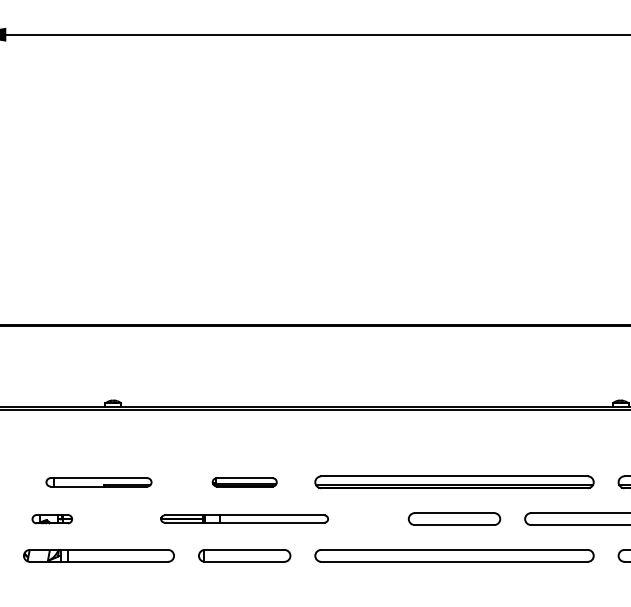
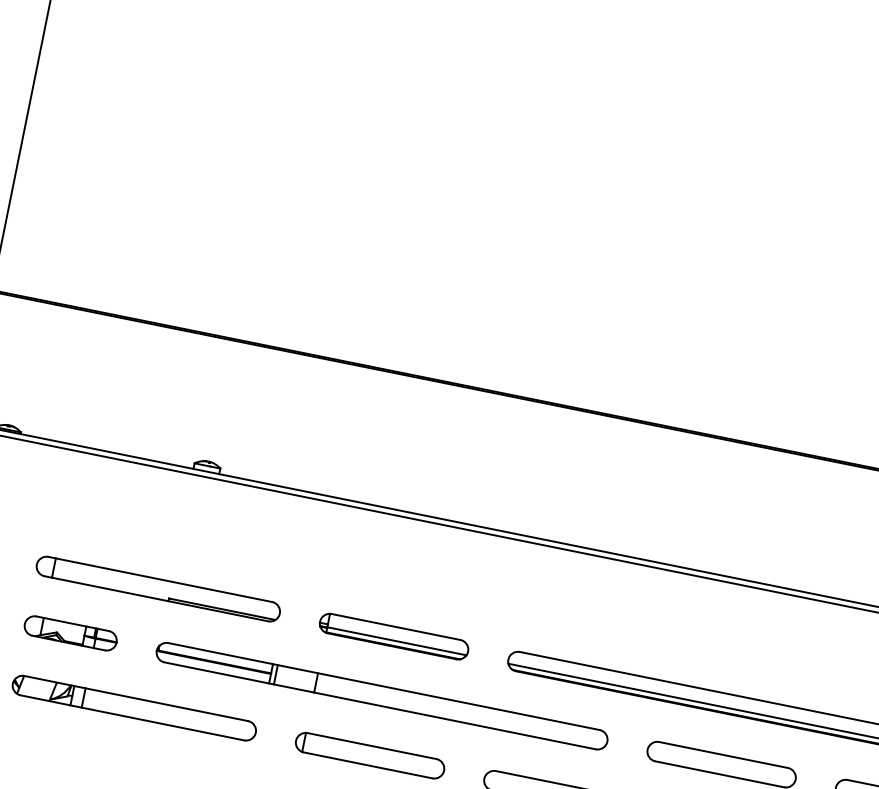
part: (98, 482) -> (157, 589), size x1.43
part: (244, 482) -> (393, 636), size x1.43
part: (244, 518) -> (381, 695), size x1.67
part: (52, 519) -> (70, 634), size x1.43

